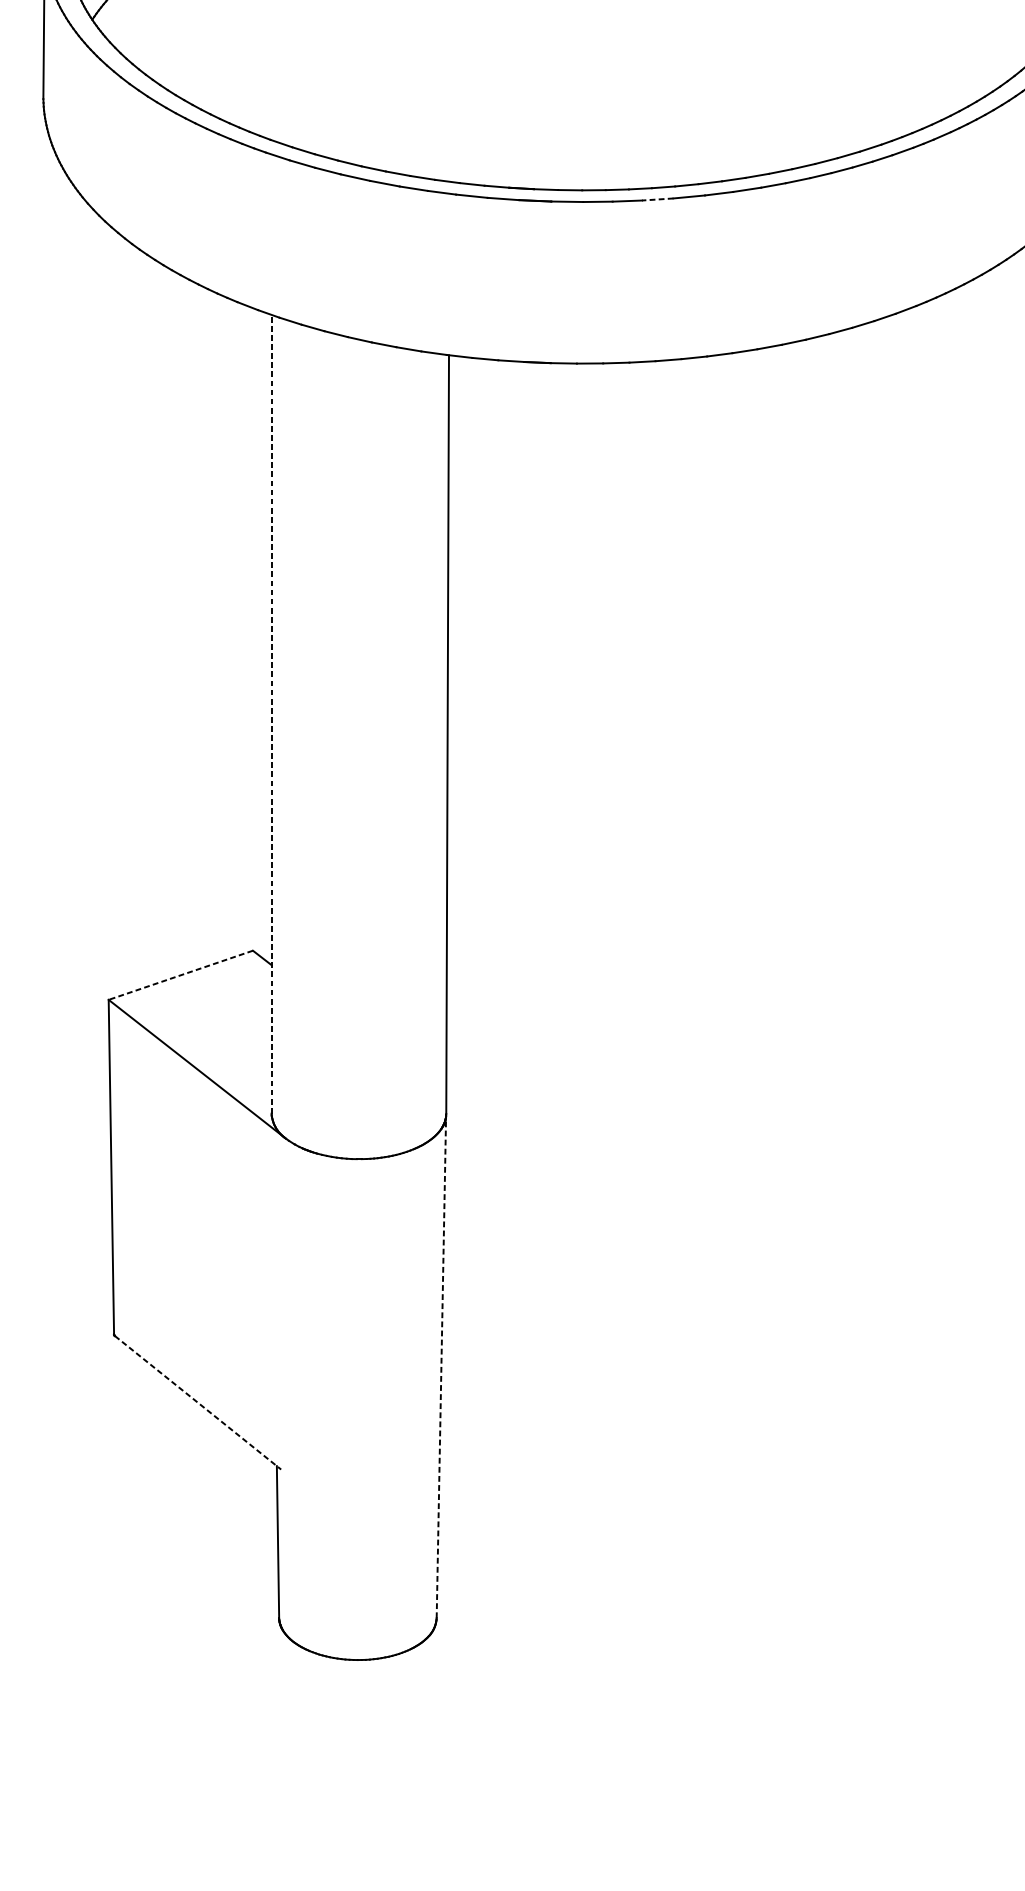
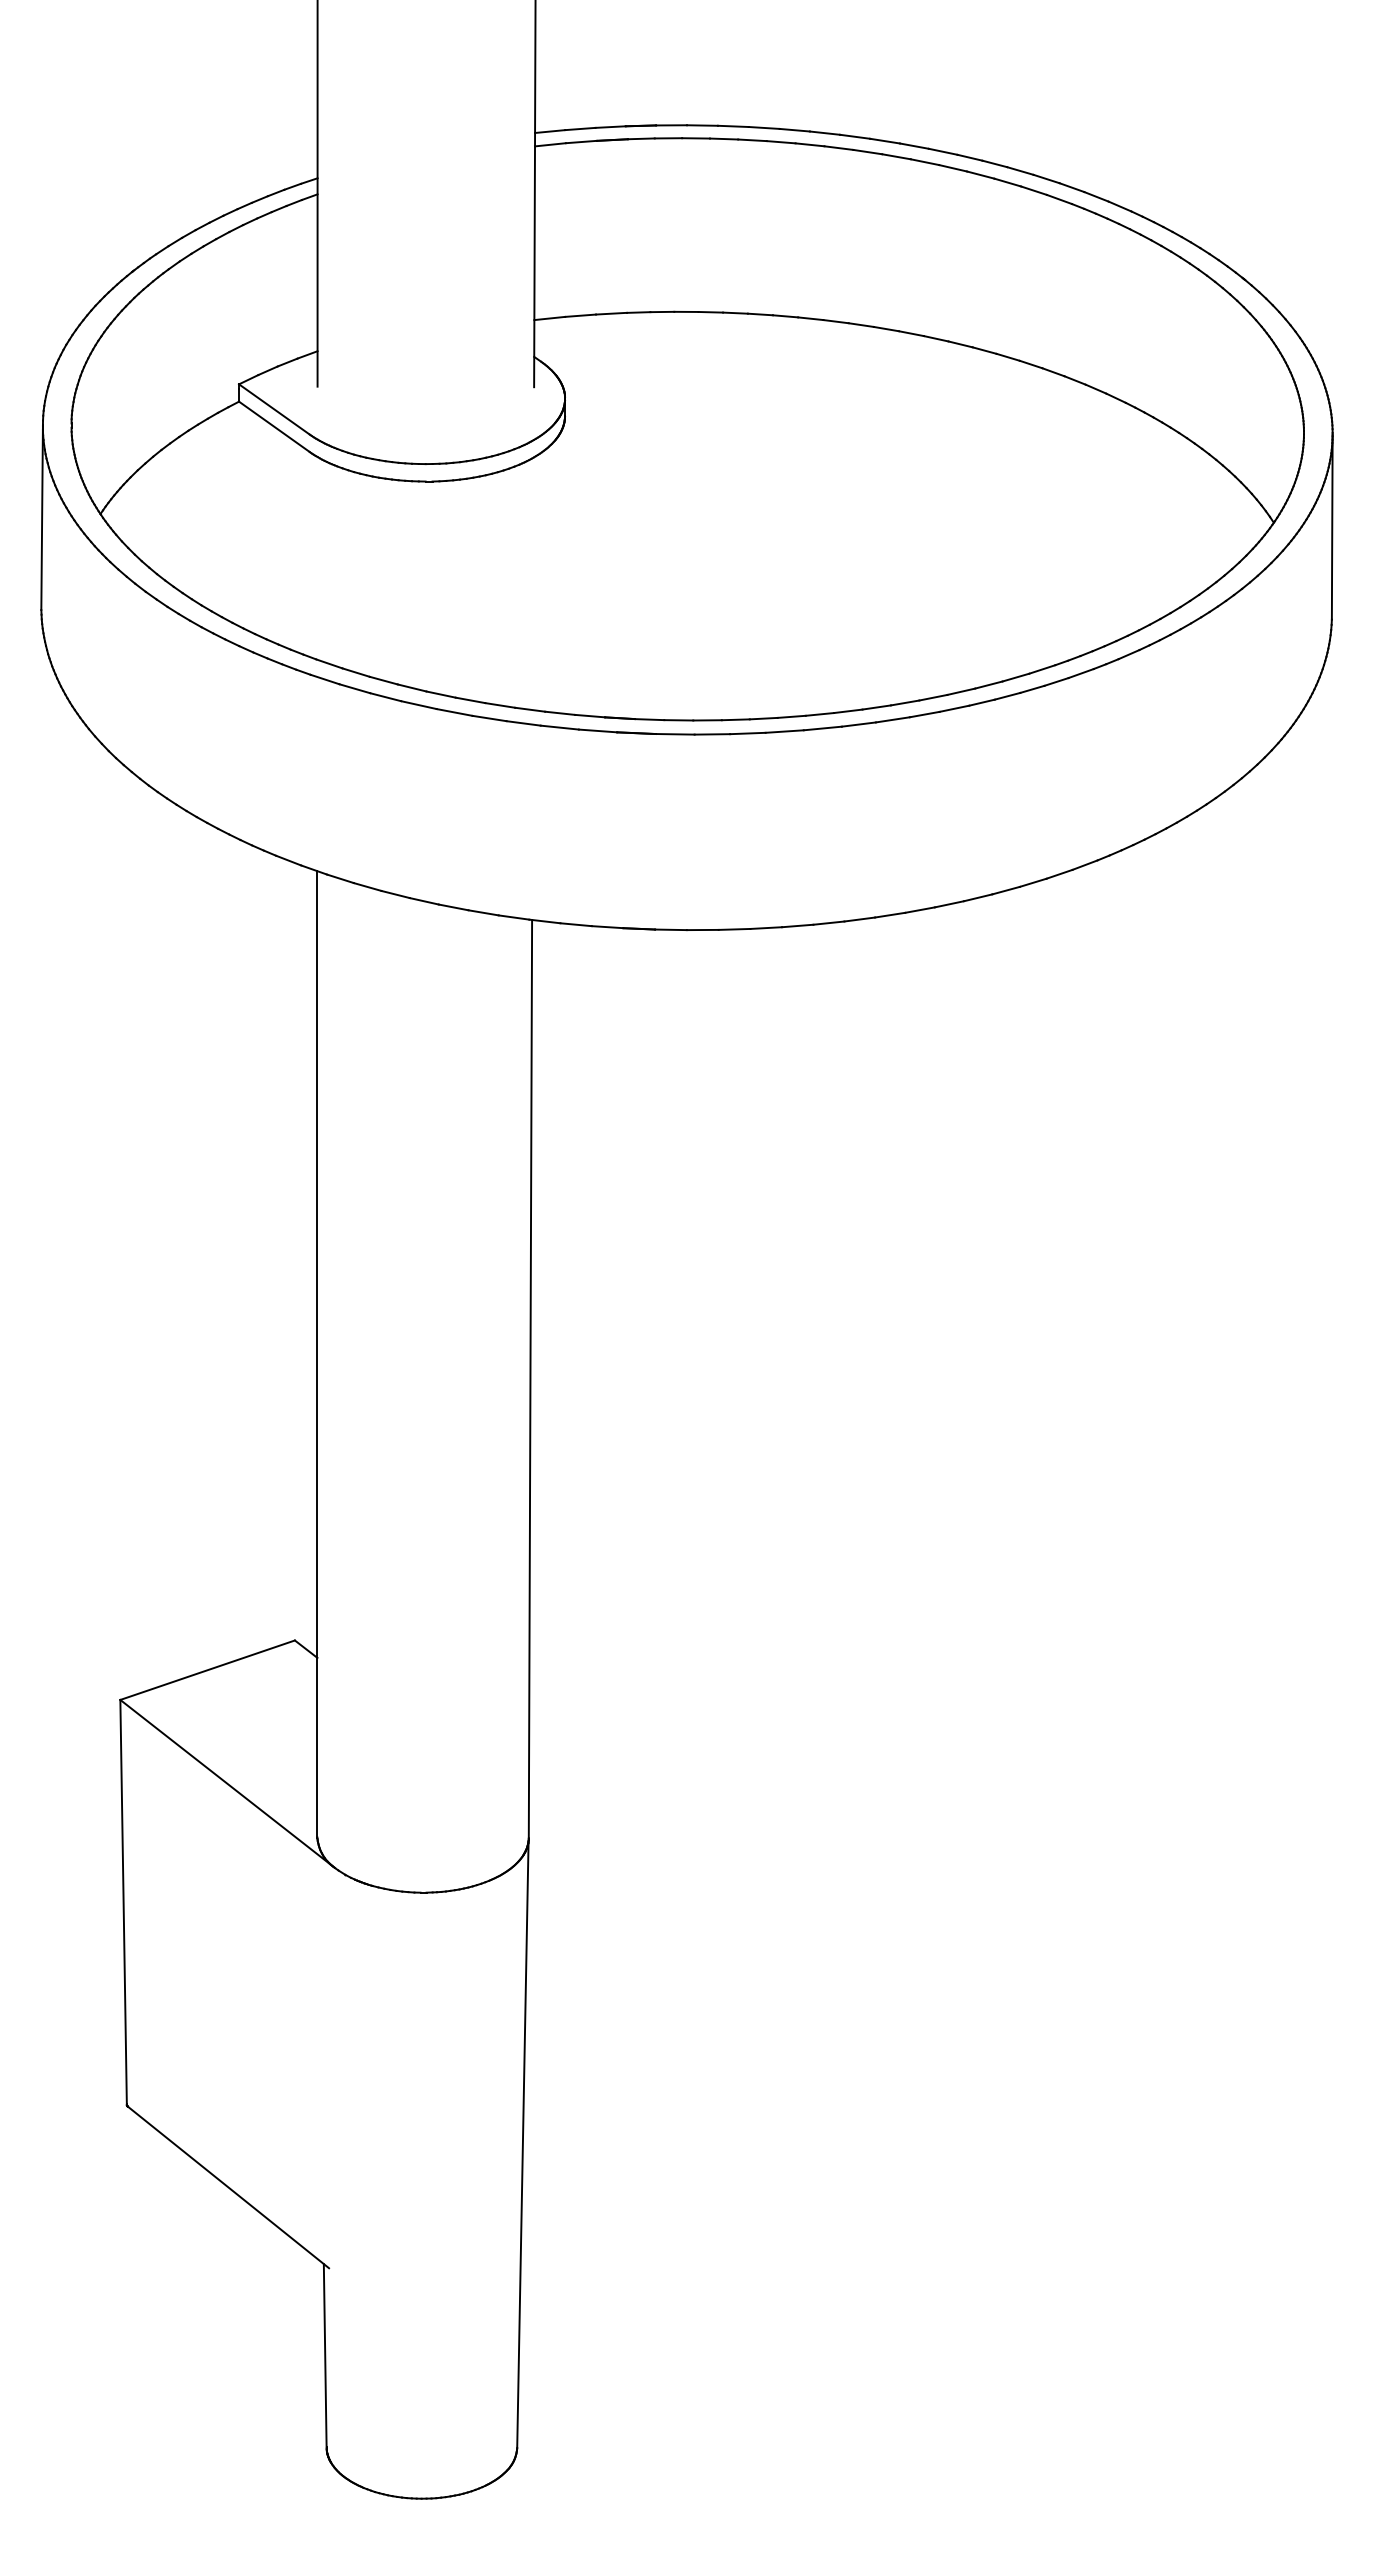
line: (657, 199) -> (784, 731), dashed -> solid
line: (271, 713) -> (317, 1353), dashed -> solid
line: (180, 975) -> (207, 1670), dashed -> solid
line: (441, 1367) -> (522, 2144), dashed -> solid
line: (198, 1402) -> (228, 2187), dashed -> solid

